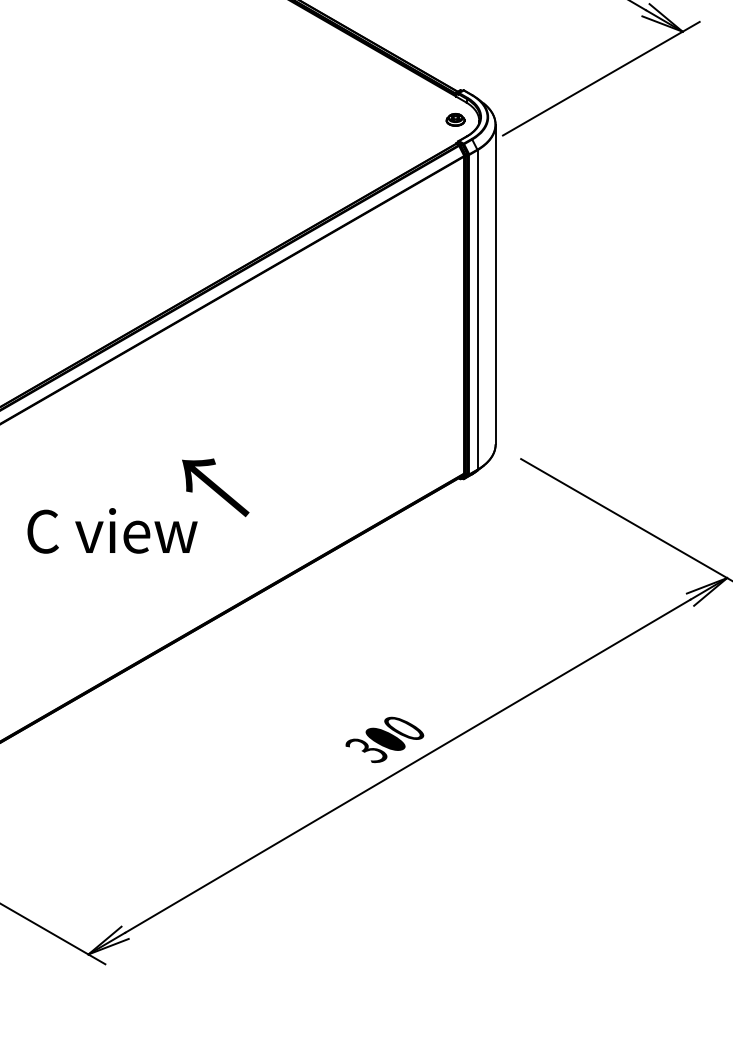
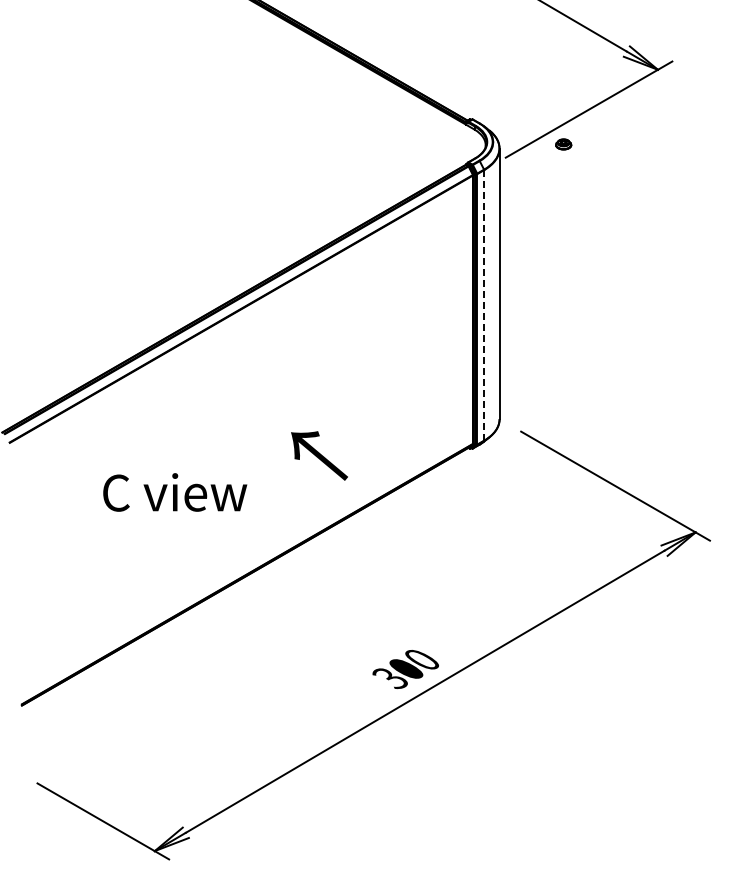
part: (455, 119) -> (563, 144), moved
line: (477, 310) -> (484, 305), solid -> dashed
text: (215, 487) -> (319, 455), moved

